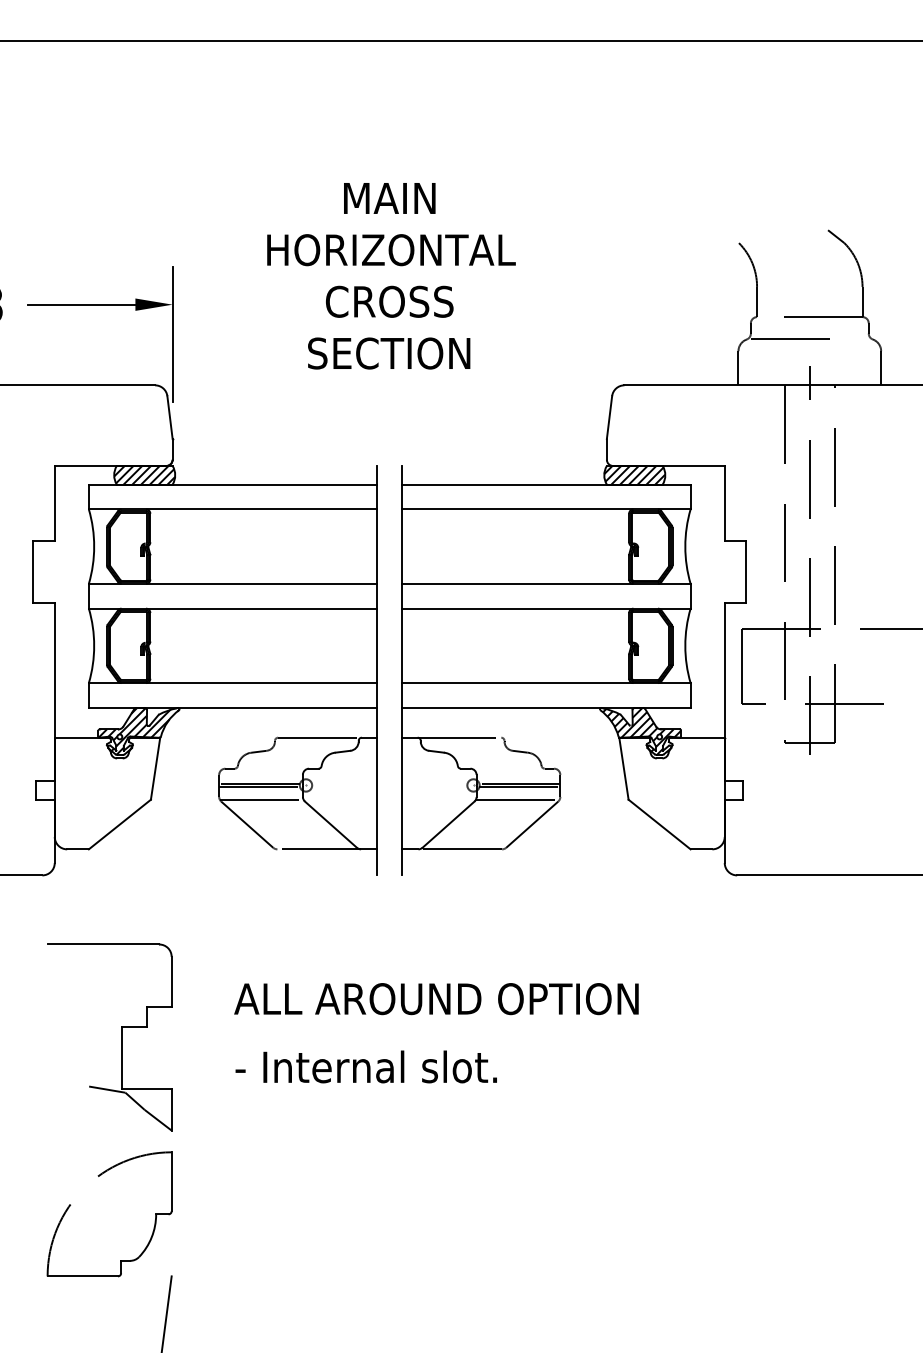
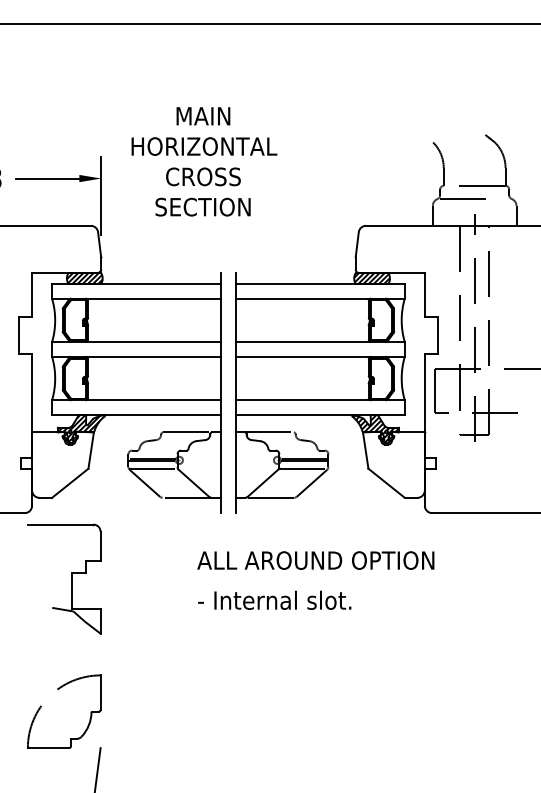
text: (391, 275) -> (204, 161), moved
text: (435, 1033) -> (315, 580), moved
part: (122, 1036) -> (71, 578), moved

